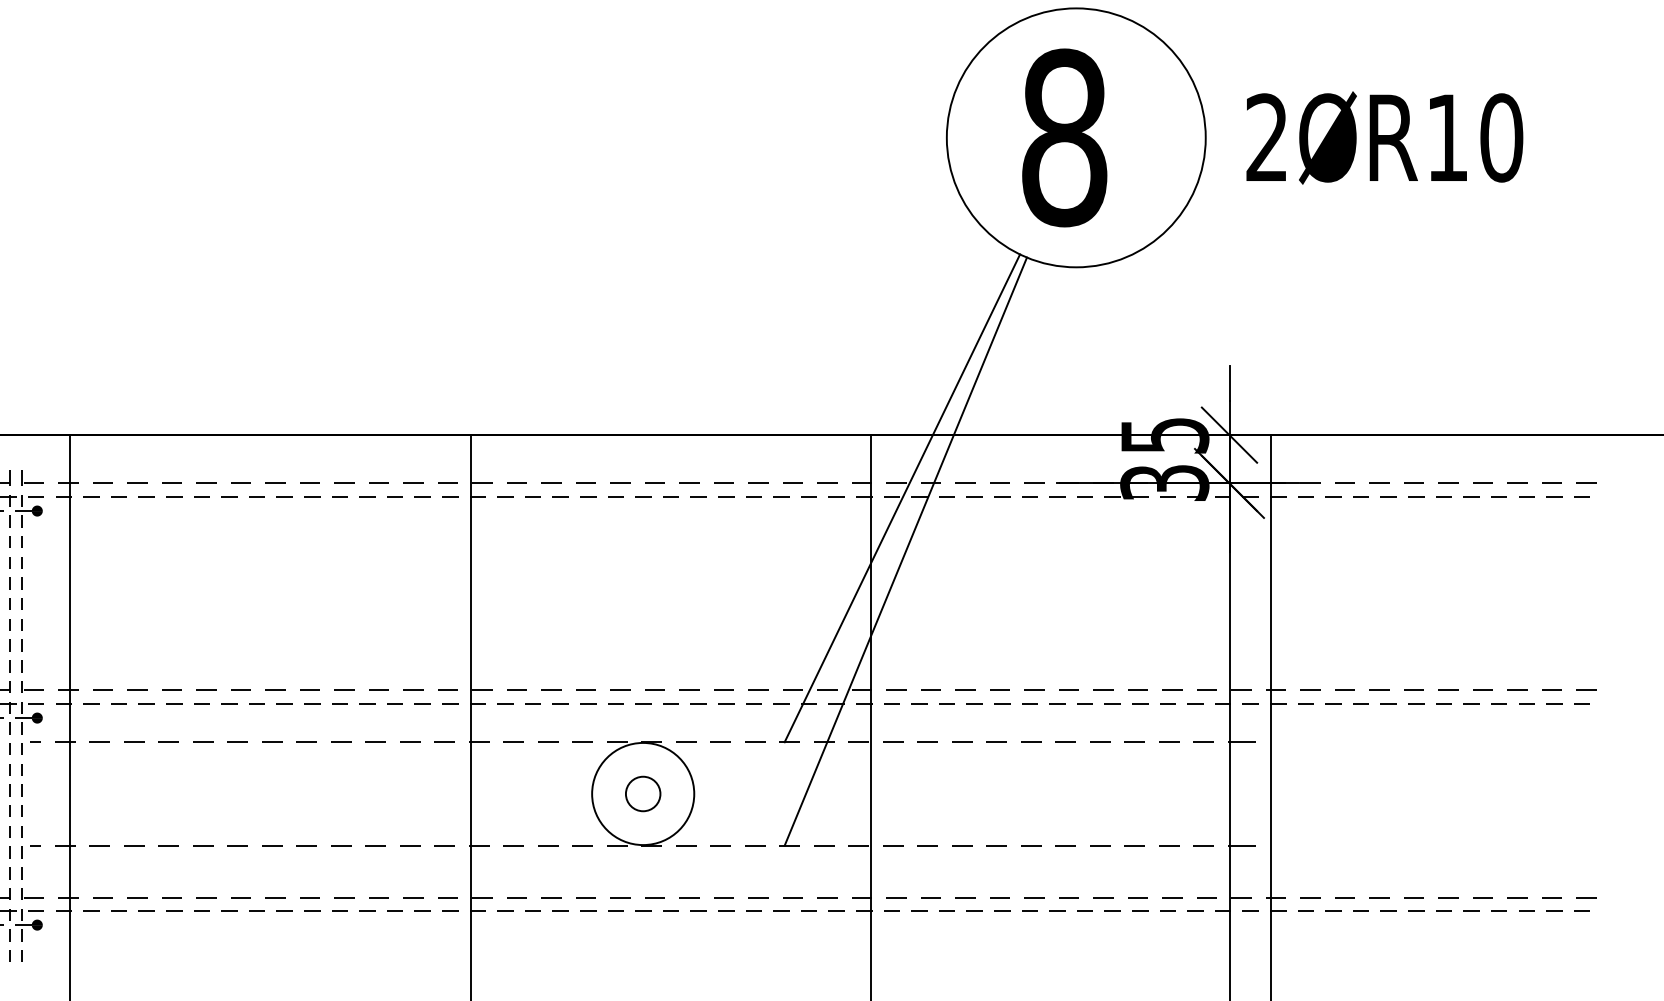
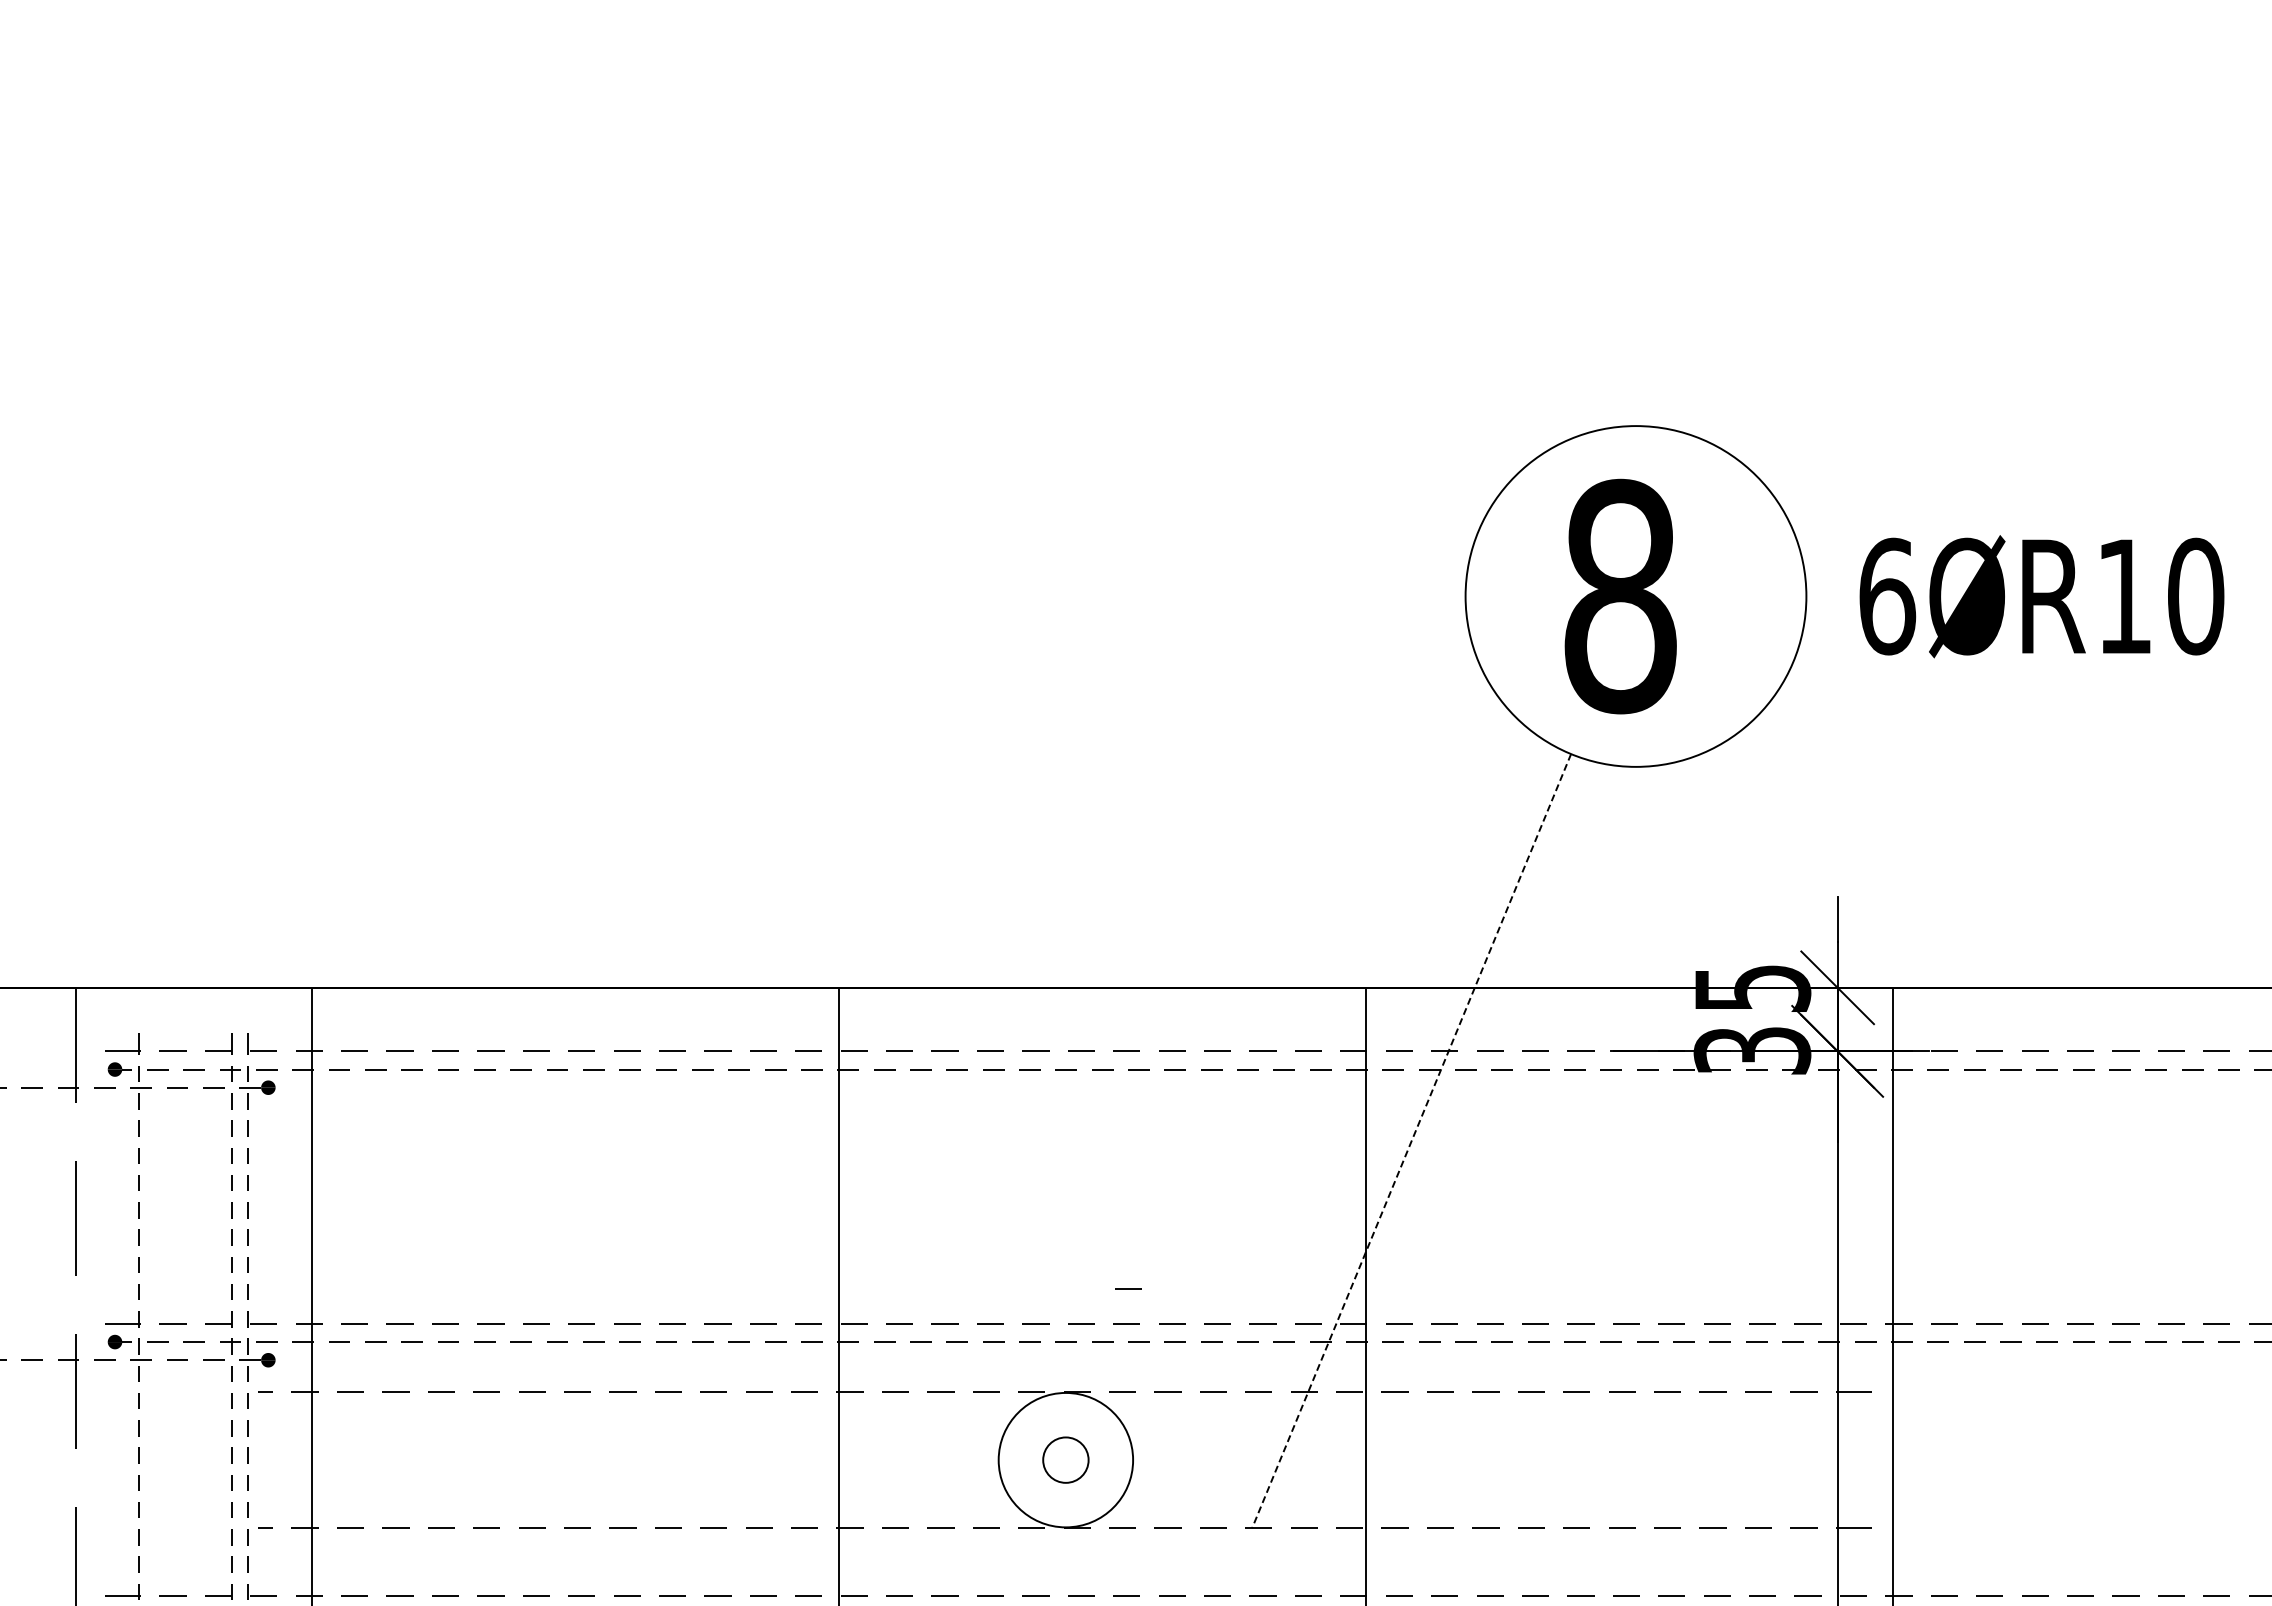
text: (1267, 137) -> (1887, 596), 2ØR10 -> 6ØR10
line: (902, 497) -> (1407, 1070), removed
line: (905, 551) -> (1411, 1141), solid -> dashed
line: (690, 663) -> (1128, 1288), added

